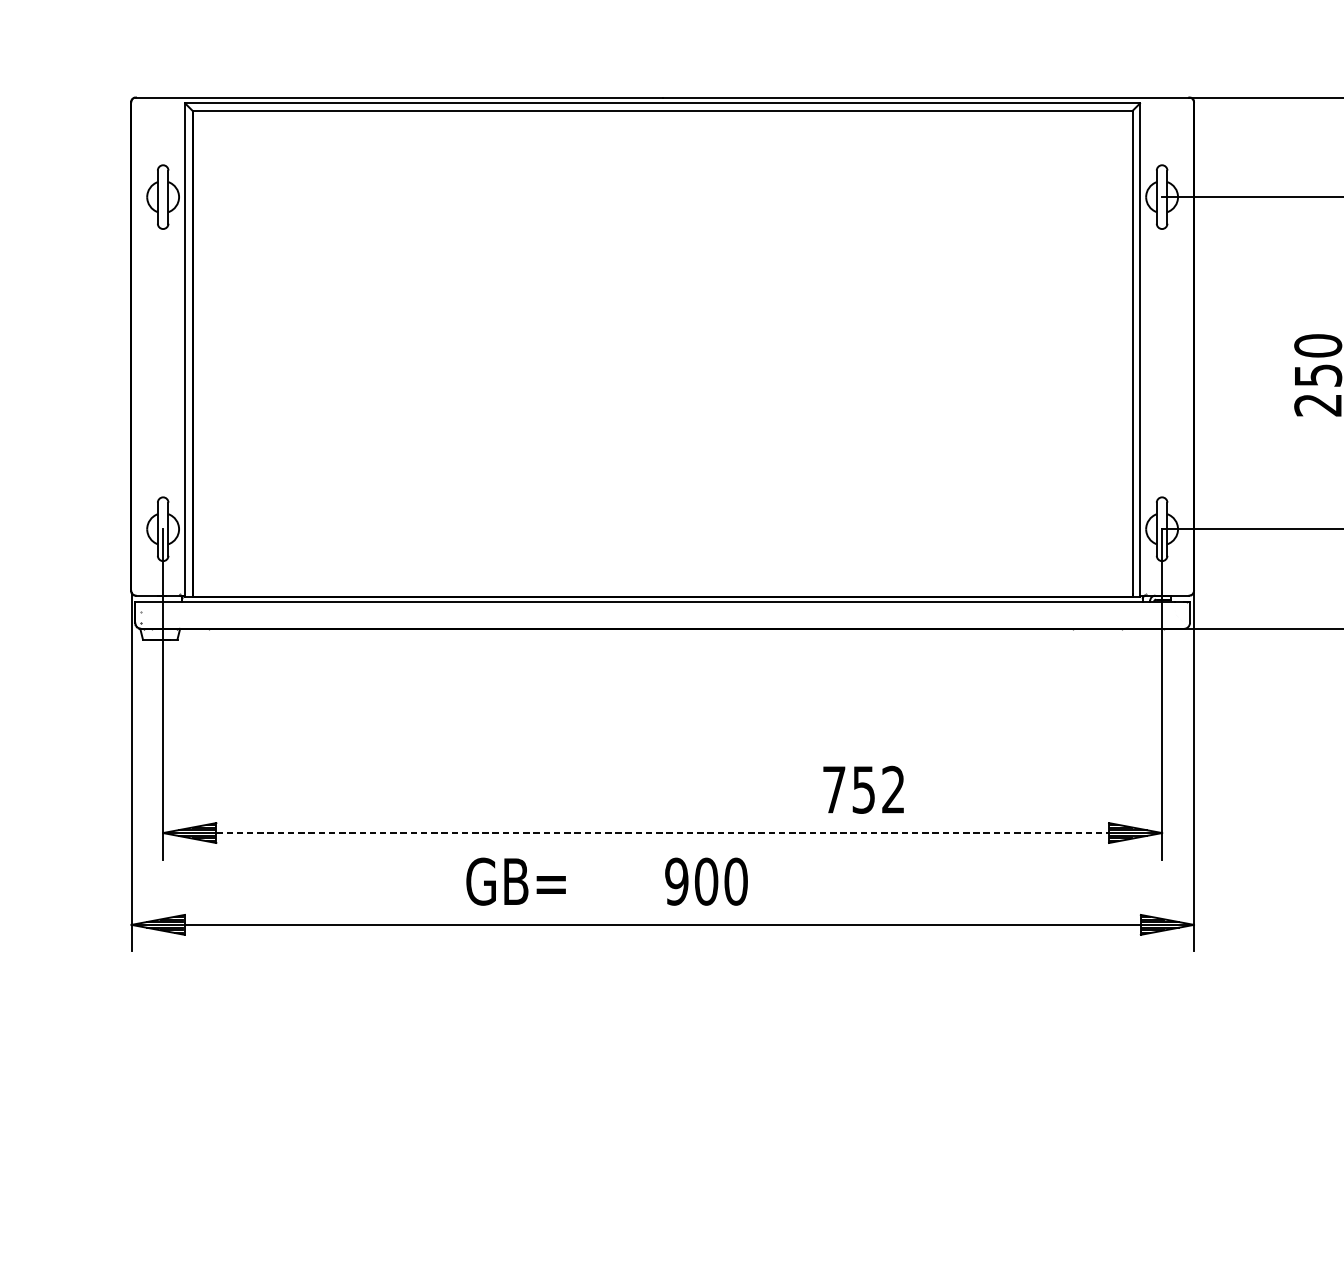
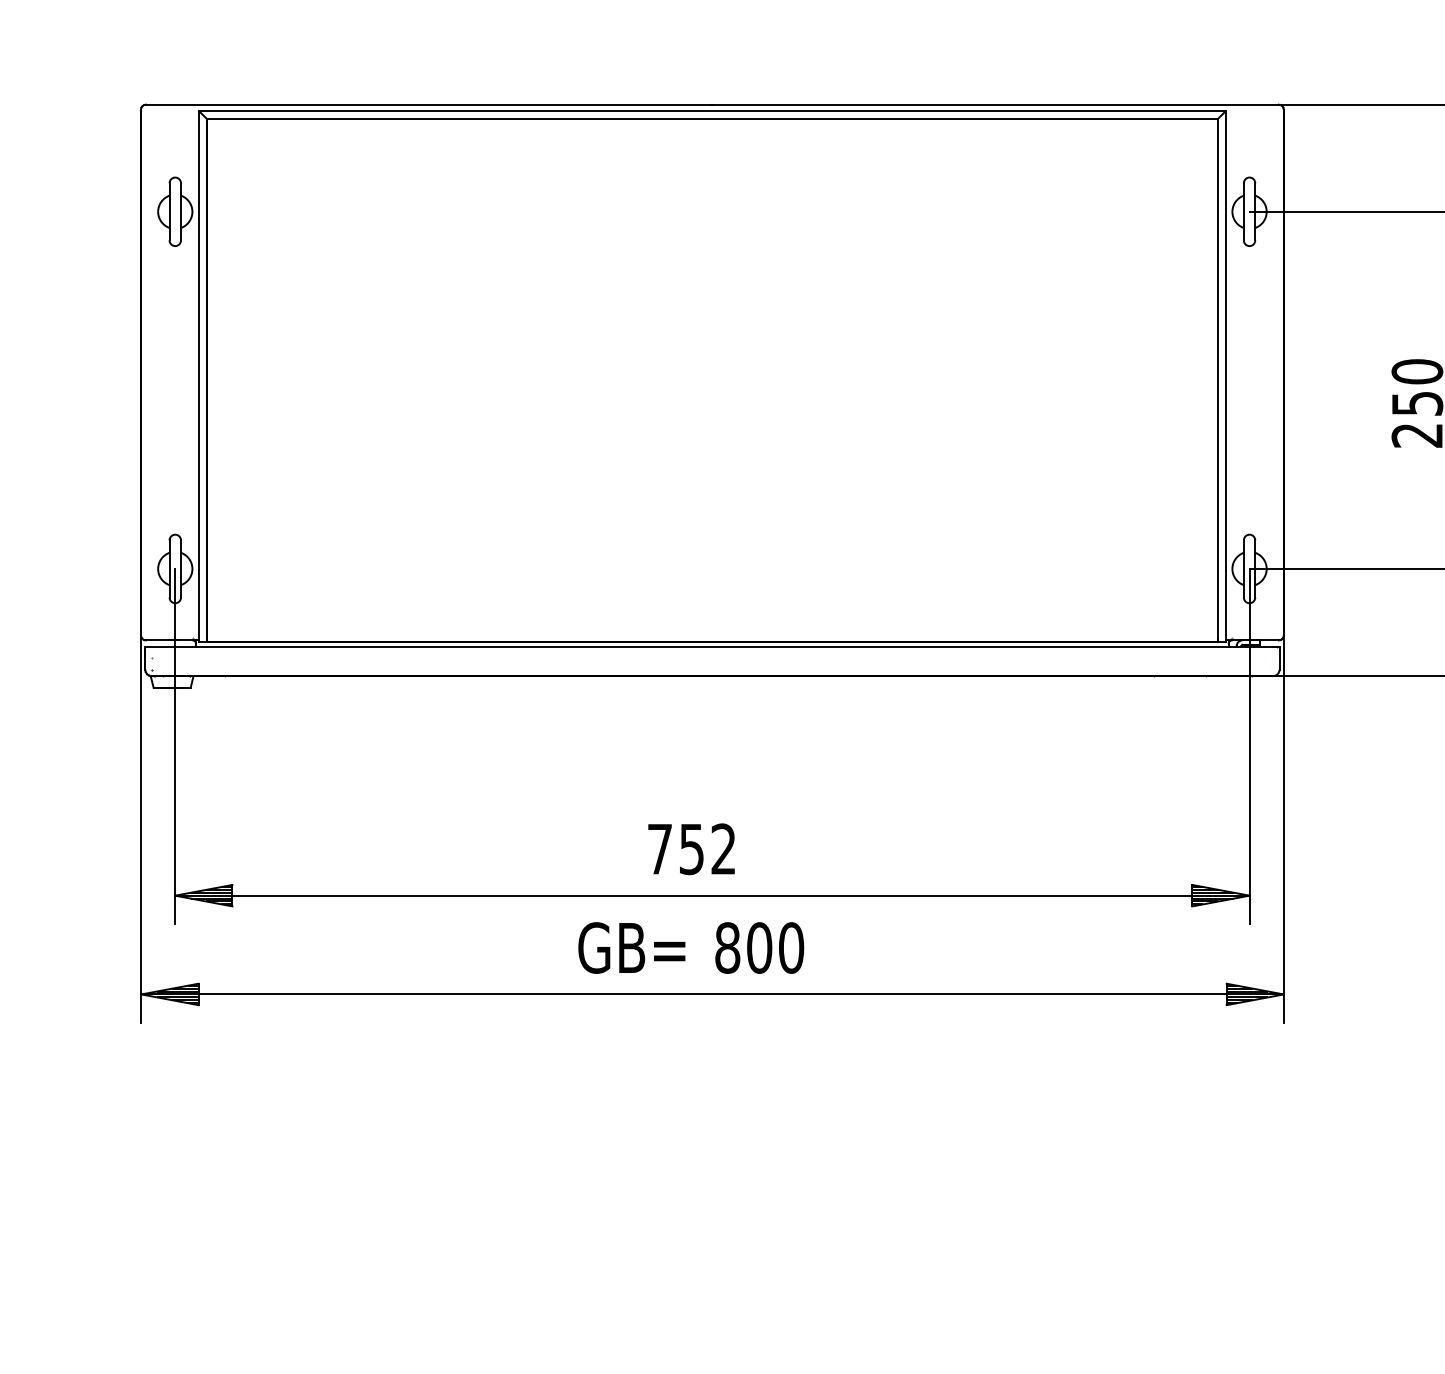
text: (863, 790) -> (691, 849), moved
line: (662, 832) -> (712, 895), dashed -> solid
text: (515, 881) -> (631, 947), moved
text: (676, 881) -> (727, 947), 900 -> 800

